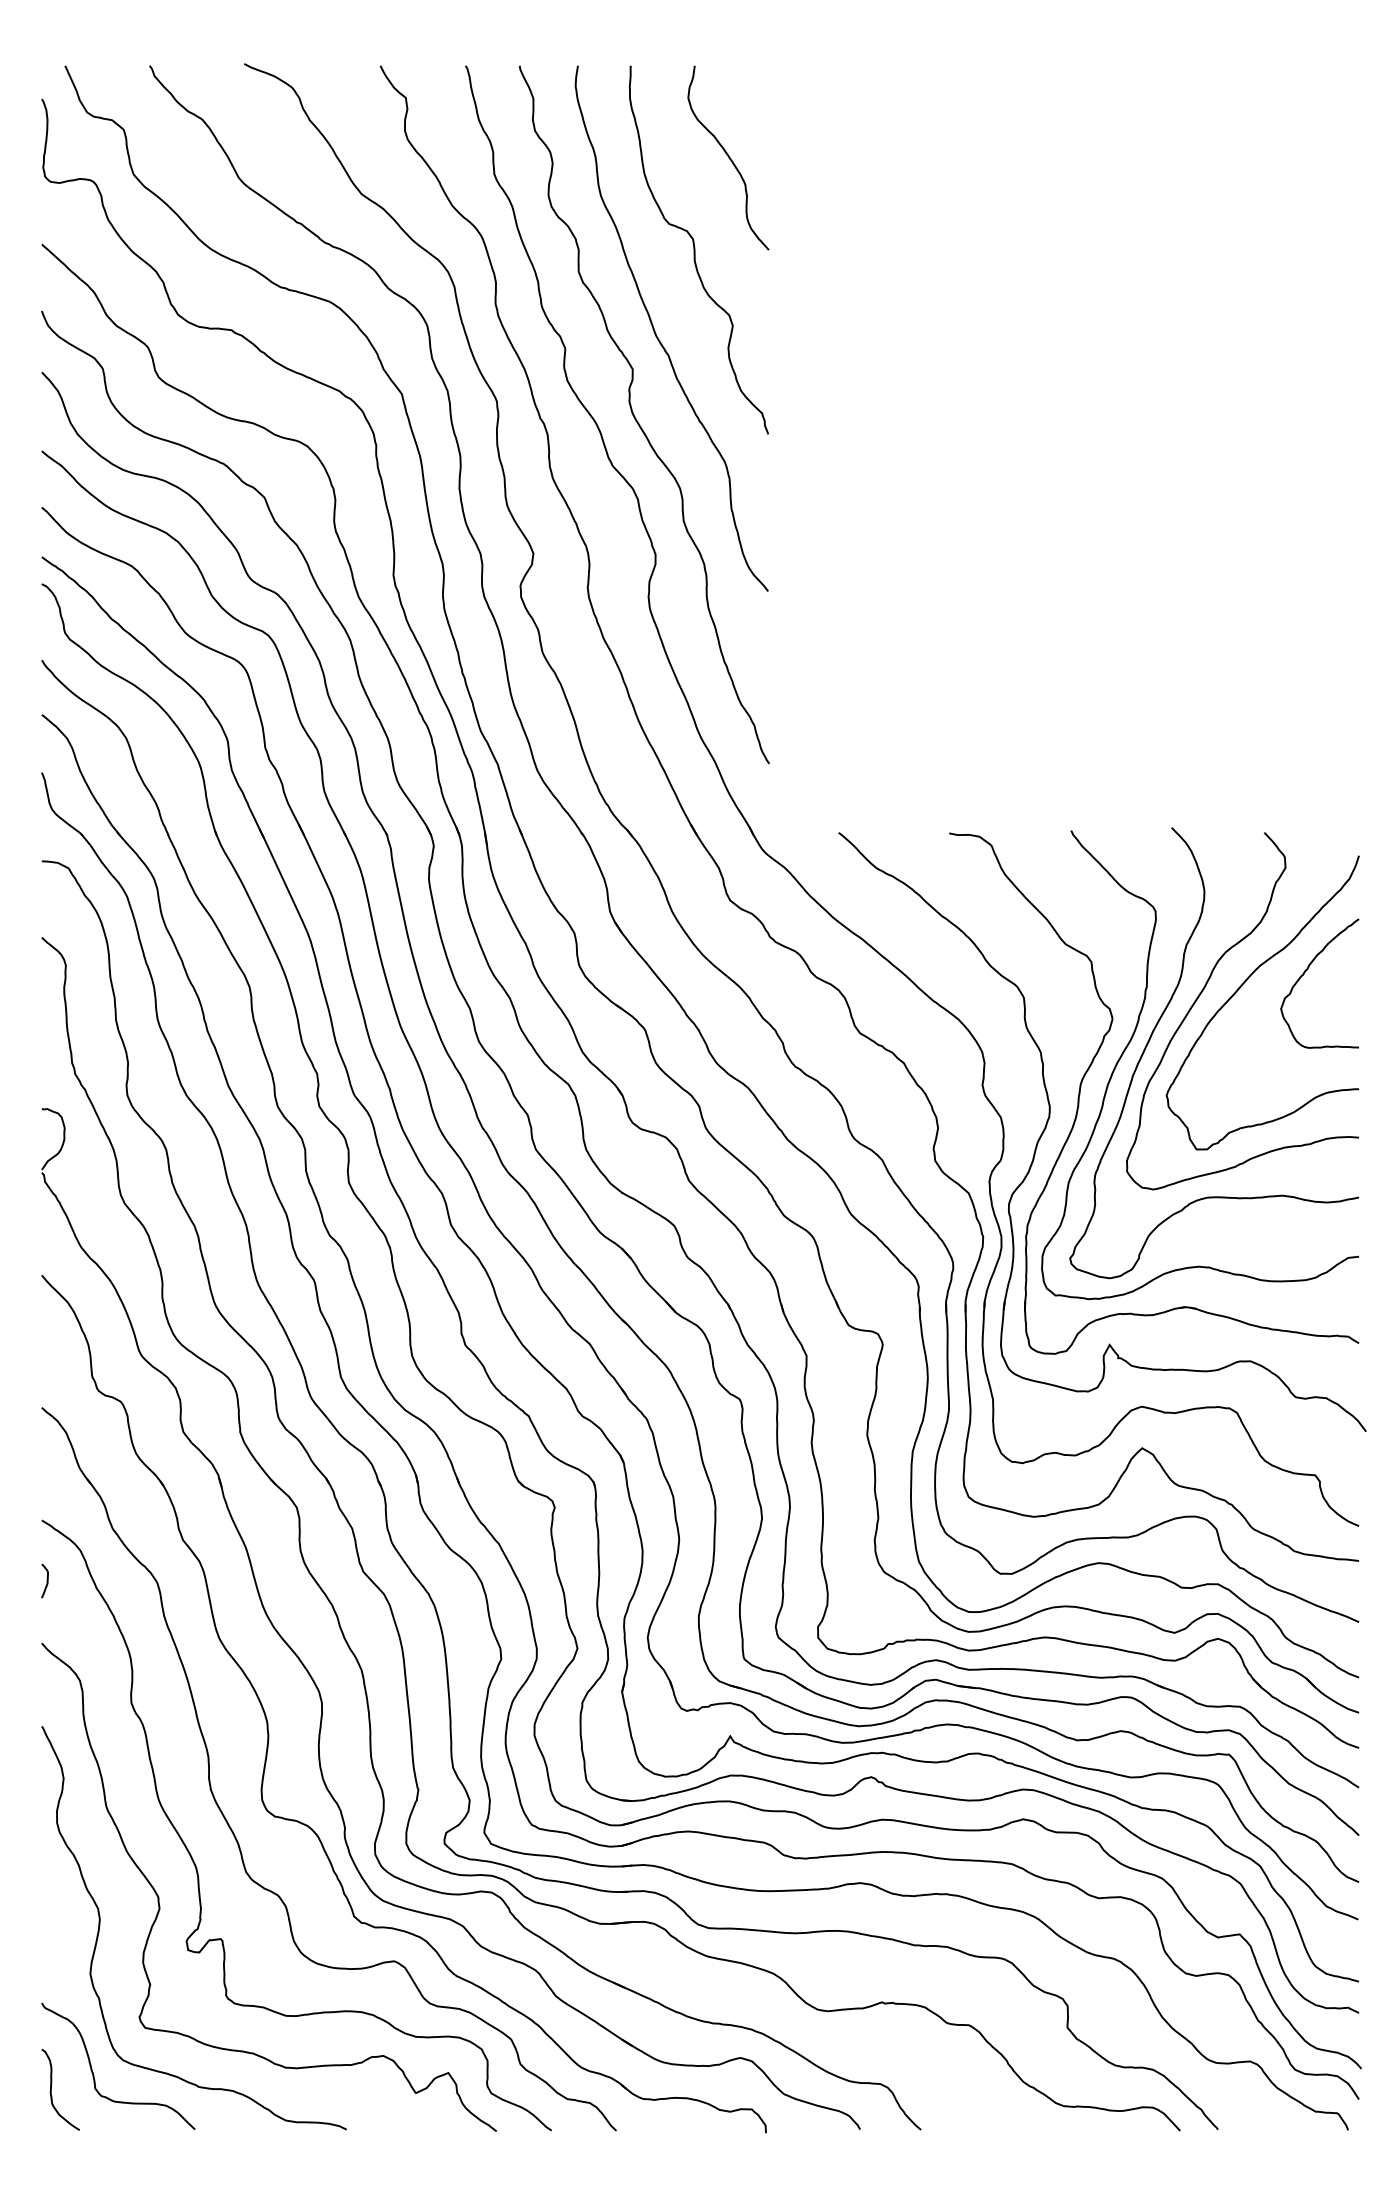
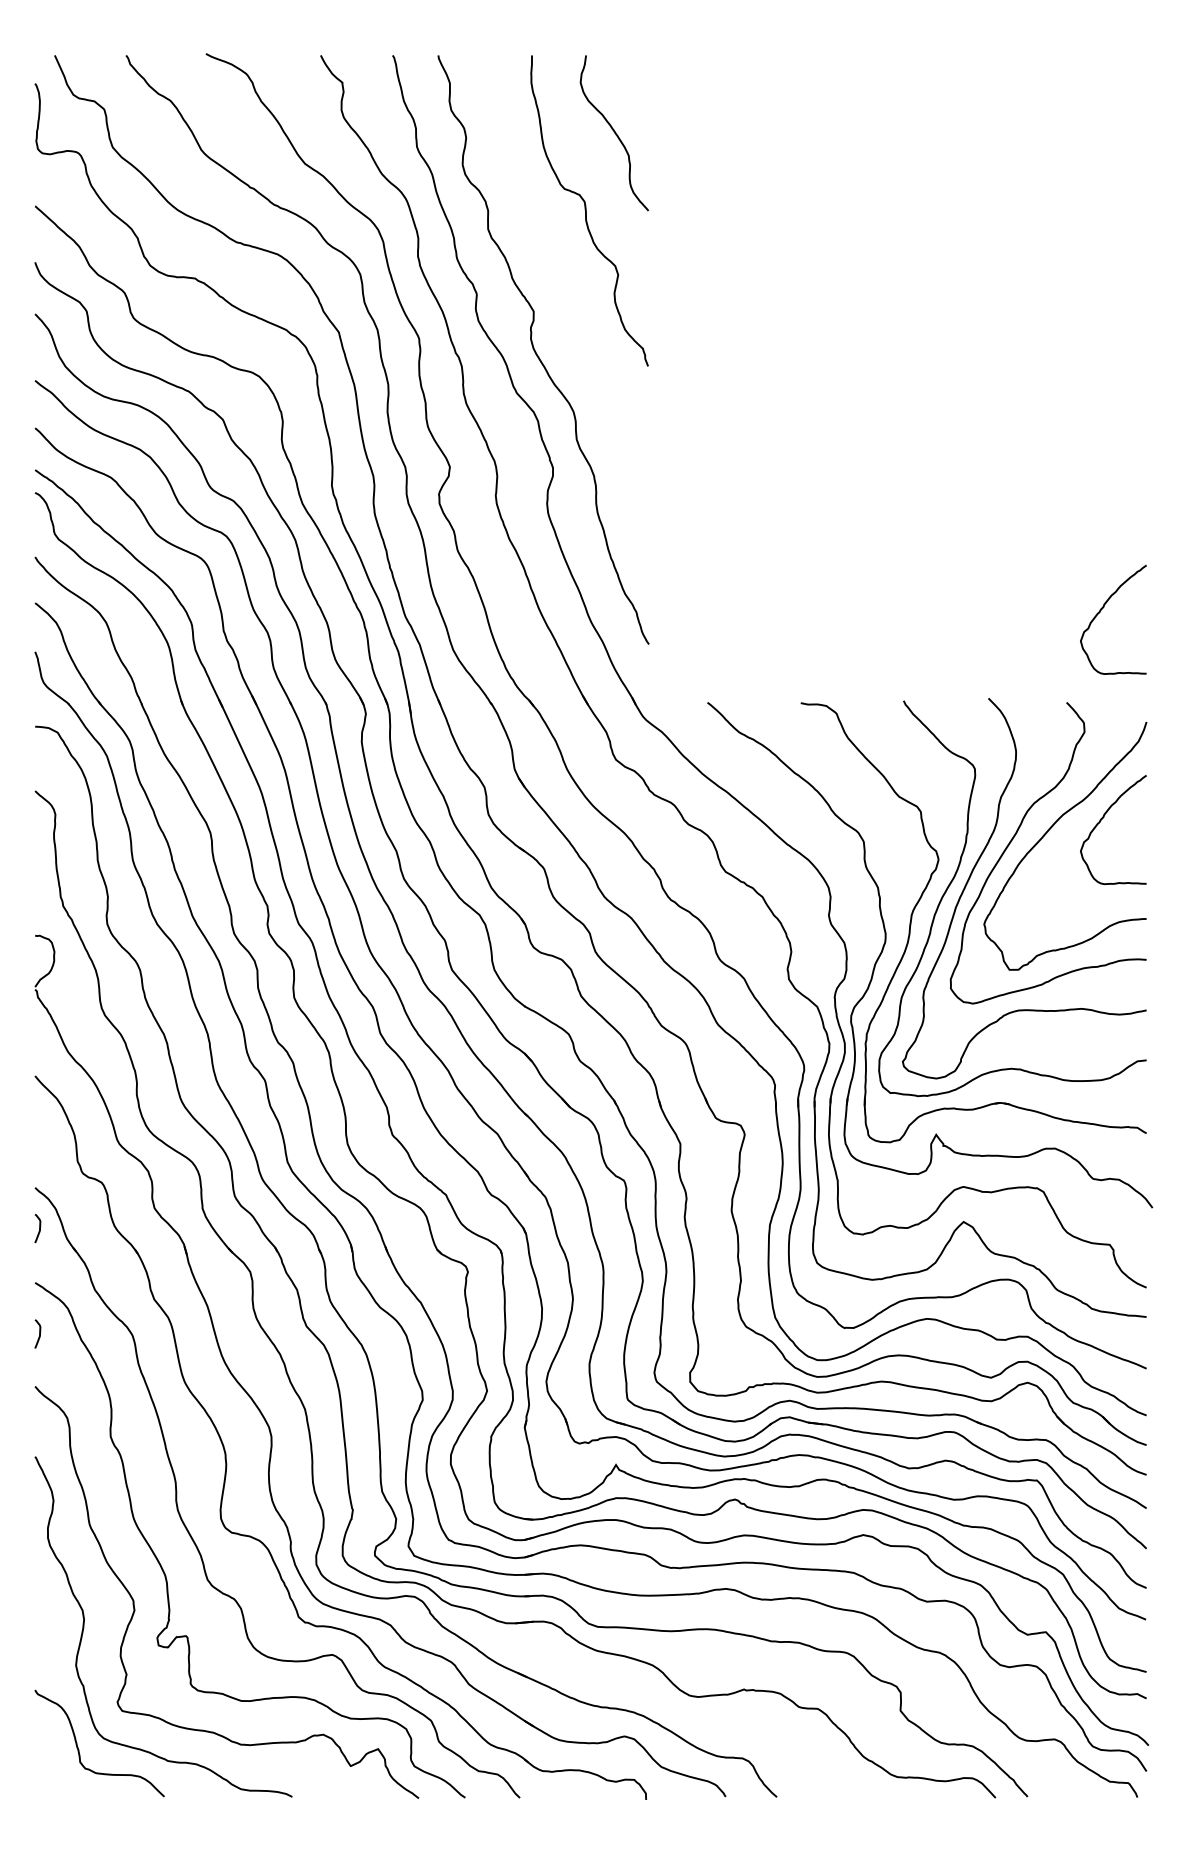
curve: (657, 335) -> (554, 283), removed
curve: (1304, 725) -> (1100, 612), added
curve: (46, 1455) -> (39, 1228), added
curve: (51, 2089) -> (43, 1763), removed

